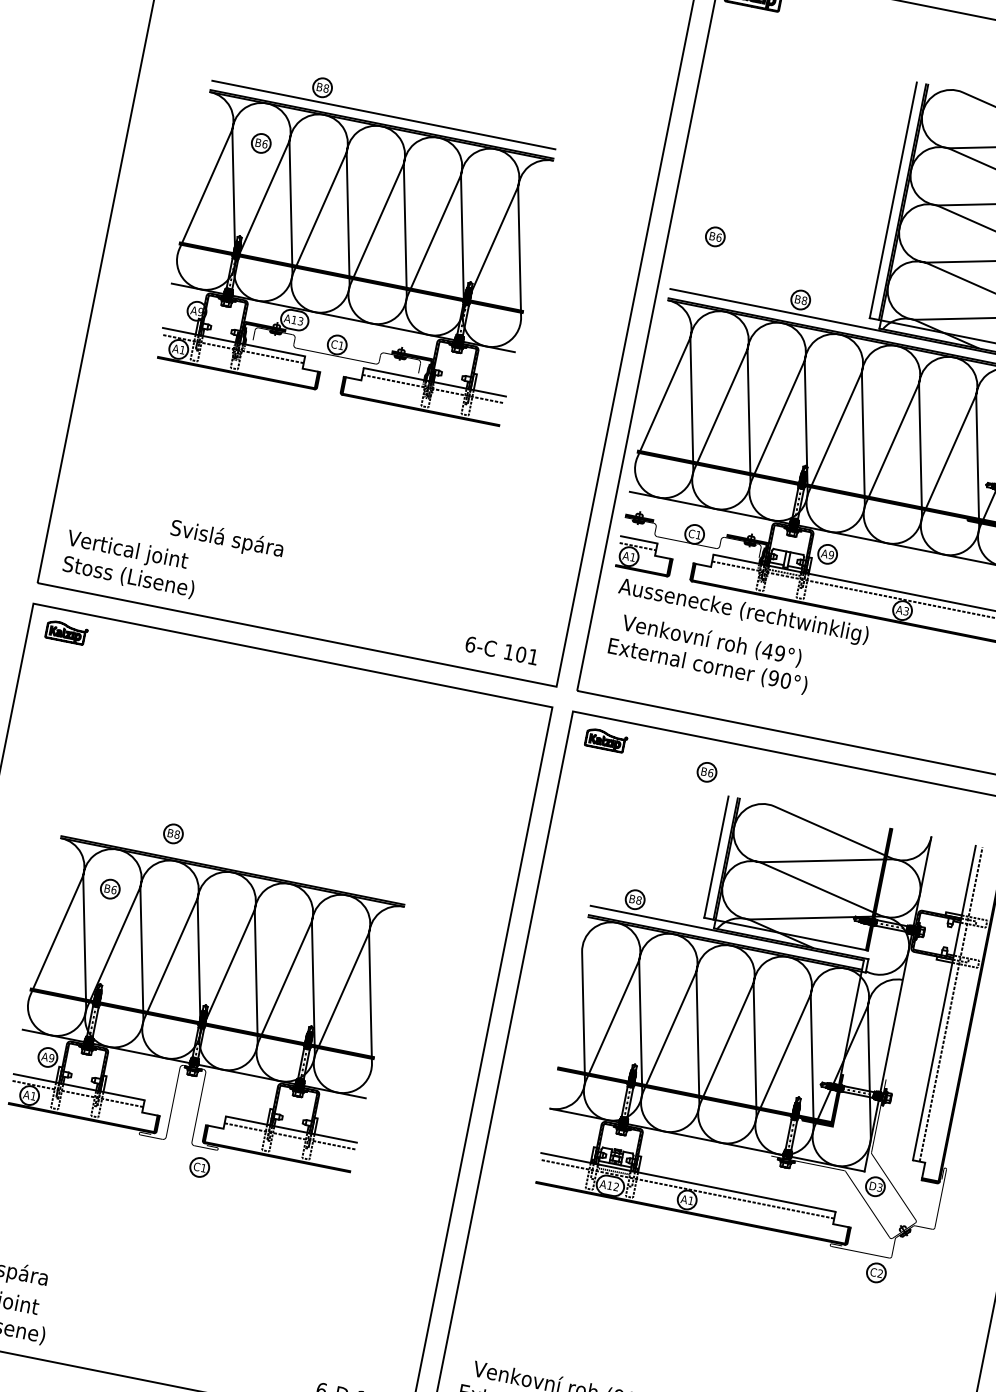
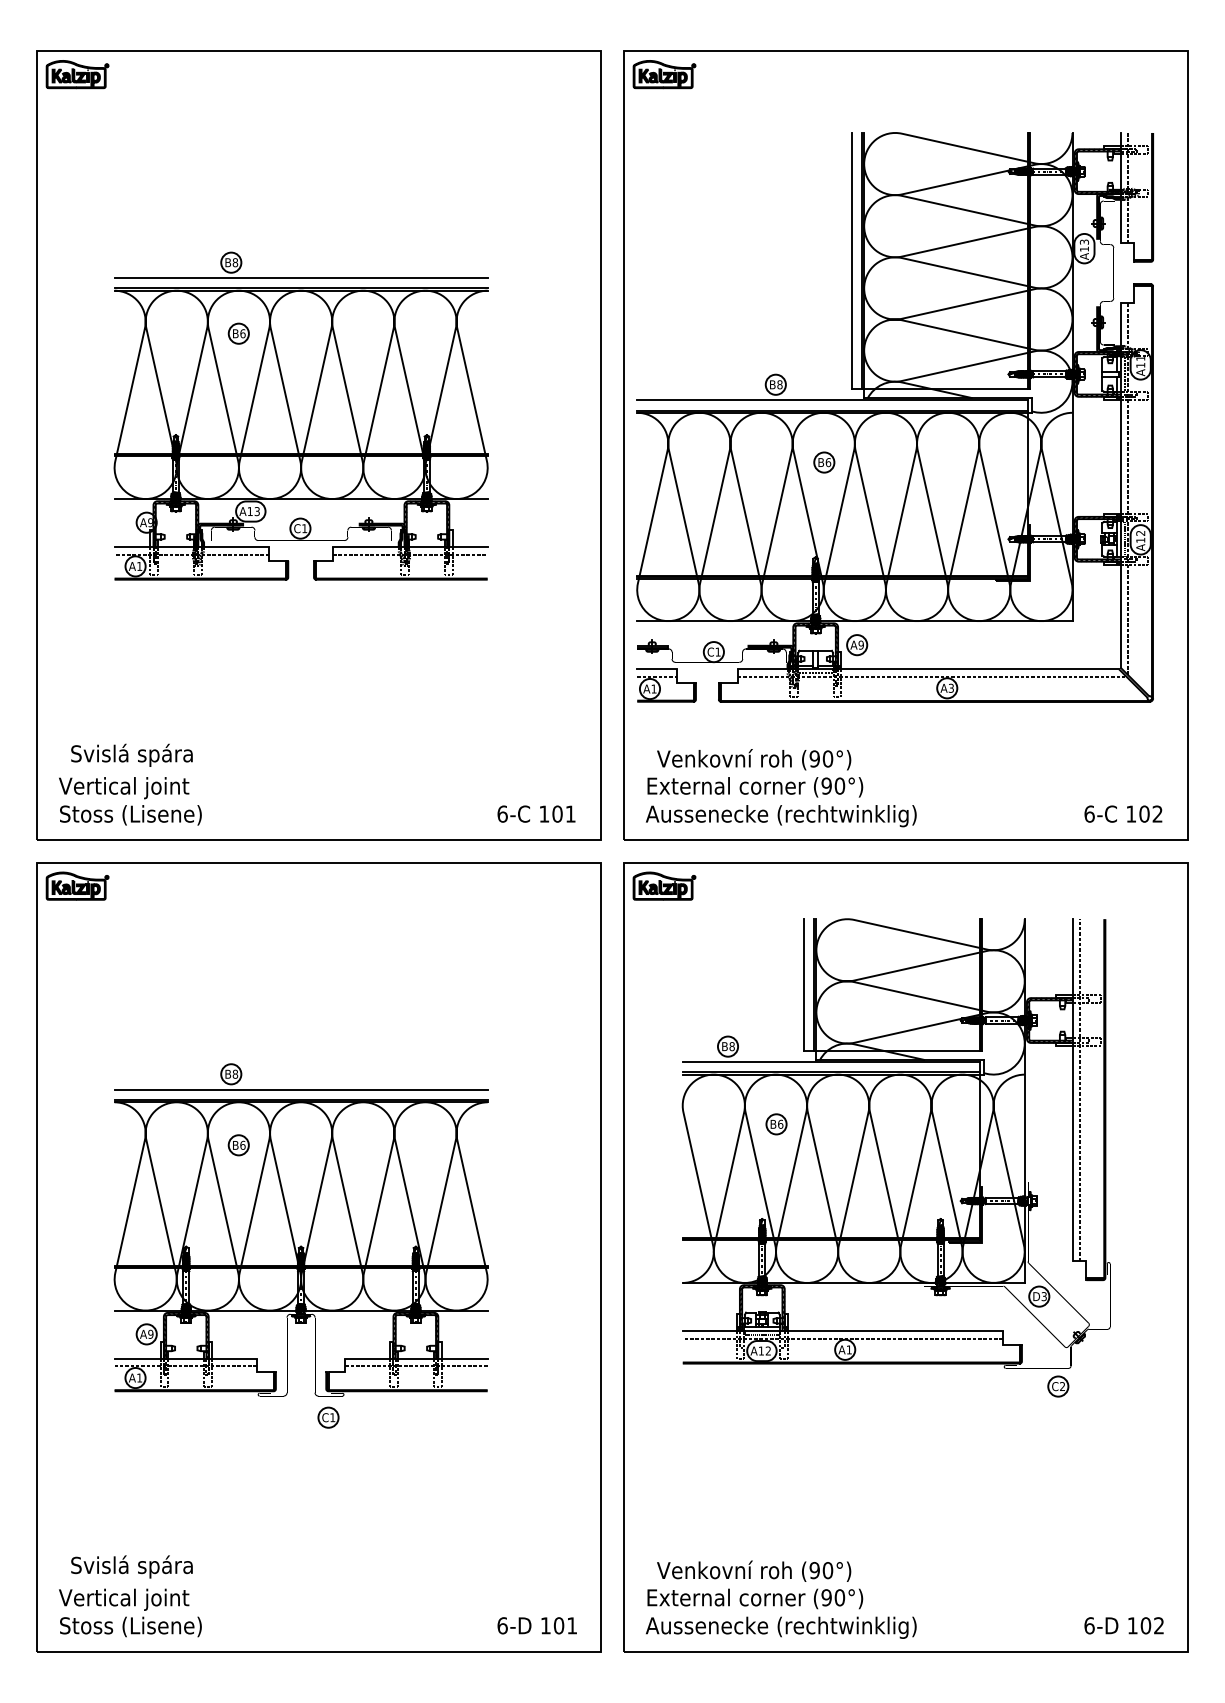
part: (261, 143) -> (238, 333), moved
part: (715, 236) -> (824, 462), moved
text: (226, 538) -> (131, 754), moved
text: (743, 612) -> (781, 816), moved
part: (66, 632) -> (77, 885), size x1.43
text: (774, 652) -> (821, 758), (49°) -> (90°)
part: (606, 739) -> (664, 885), size x1.43
part: (706, 772) -> (776, 1124), moved
line: (234, 860) -> (300, 1089), added
part: (110, 889) -> (238, 1145), moved

